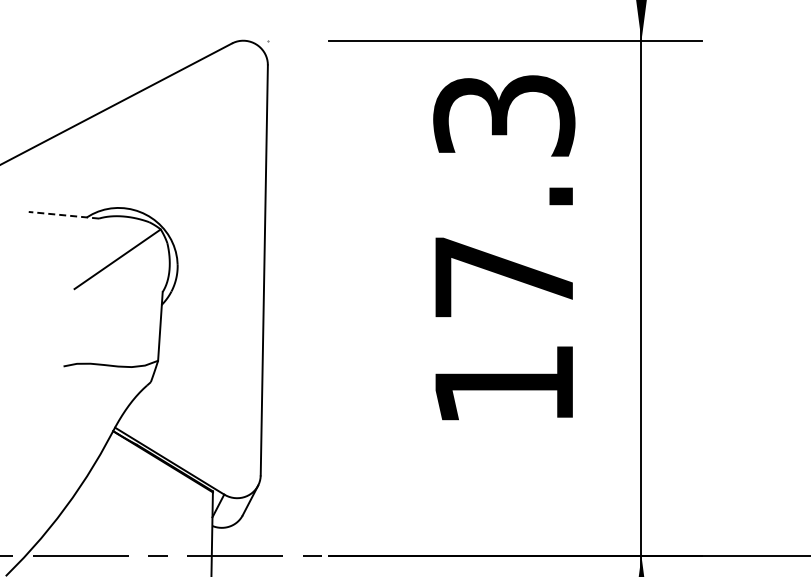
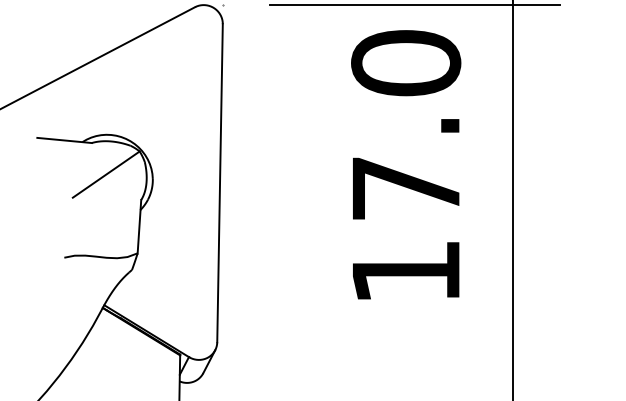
text: (504, 115) -> (406, 63), 17.3 -> 17.0
line: (63, 215) -> (64, 140), dashed -> solid

